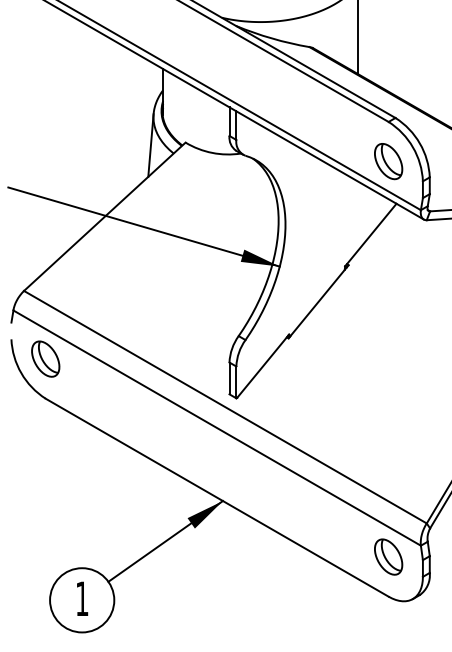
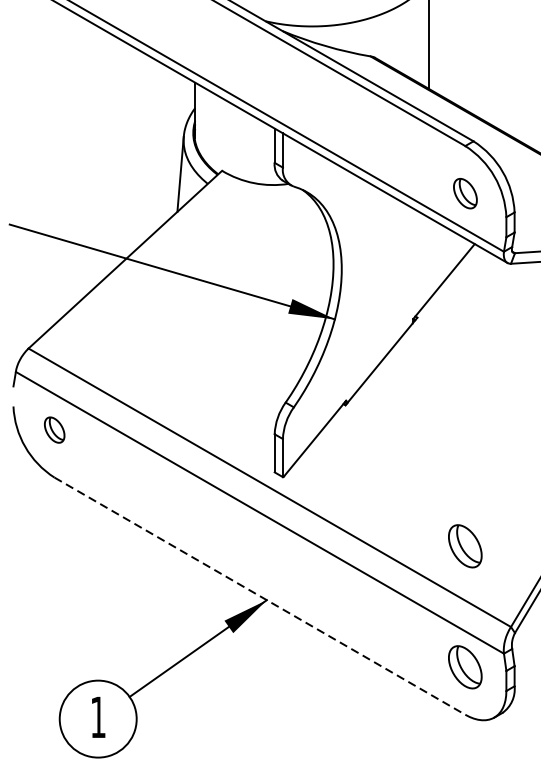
part: (388, 161) -> (465, 193), size x0.7
part: (45, 358) -> (54, 429), size x0.6
part: (388, 455) -> (465, 545), added
line: (217, 497) -> (260, 595), solid -> dashed

